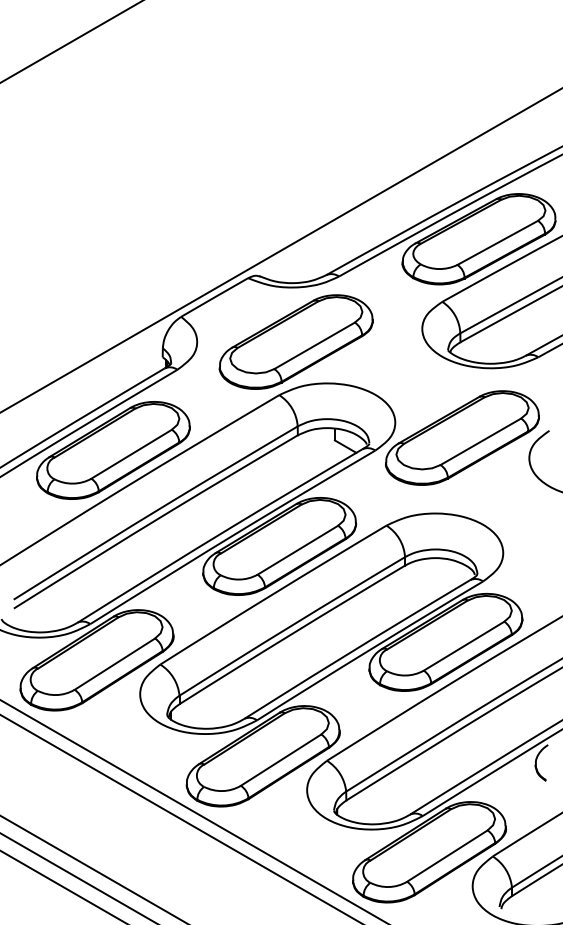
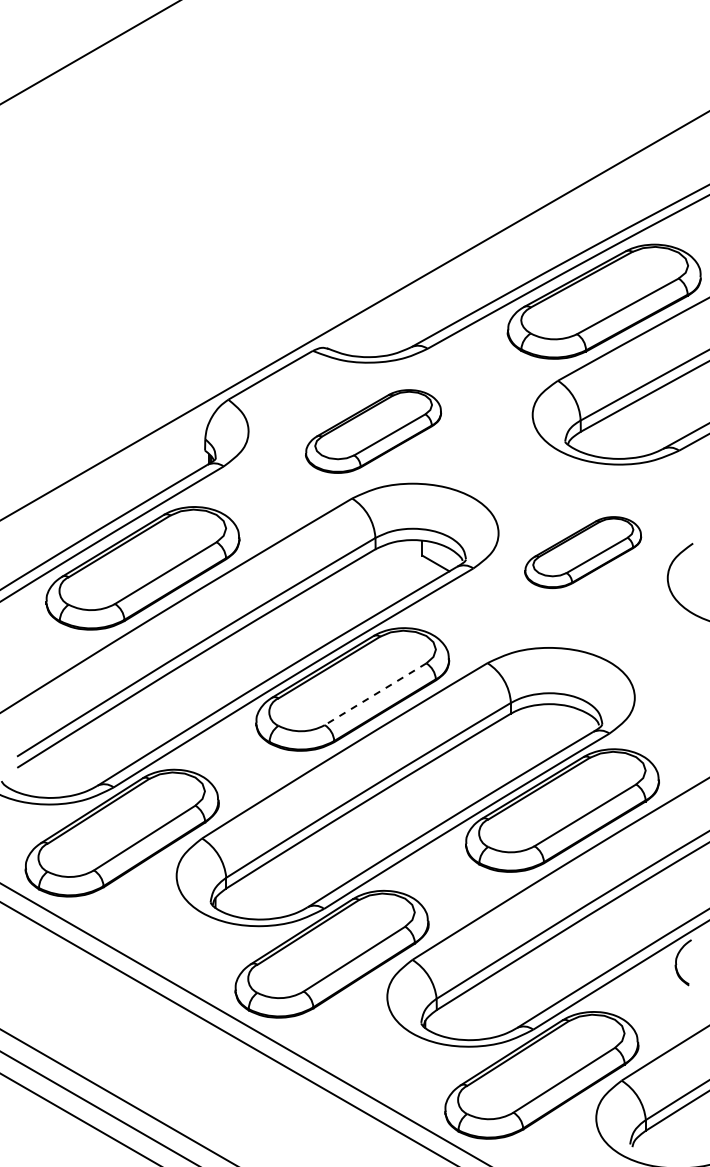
part: (296, 342) -> (373, 431), size x0.7
part: (461, 437) -> (582, 552), size x0.6
line: (297, 550) -> (375, 694), solid -> dashed

